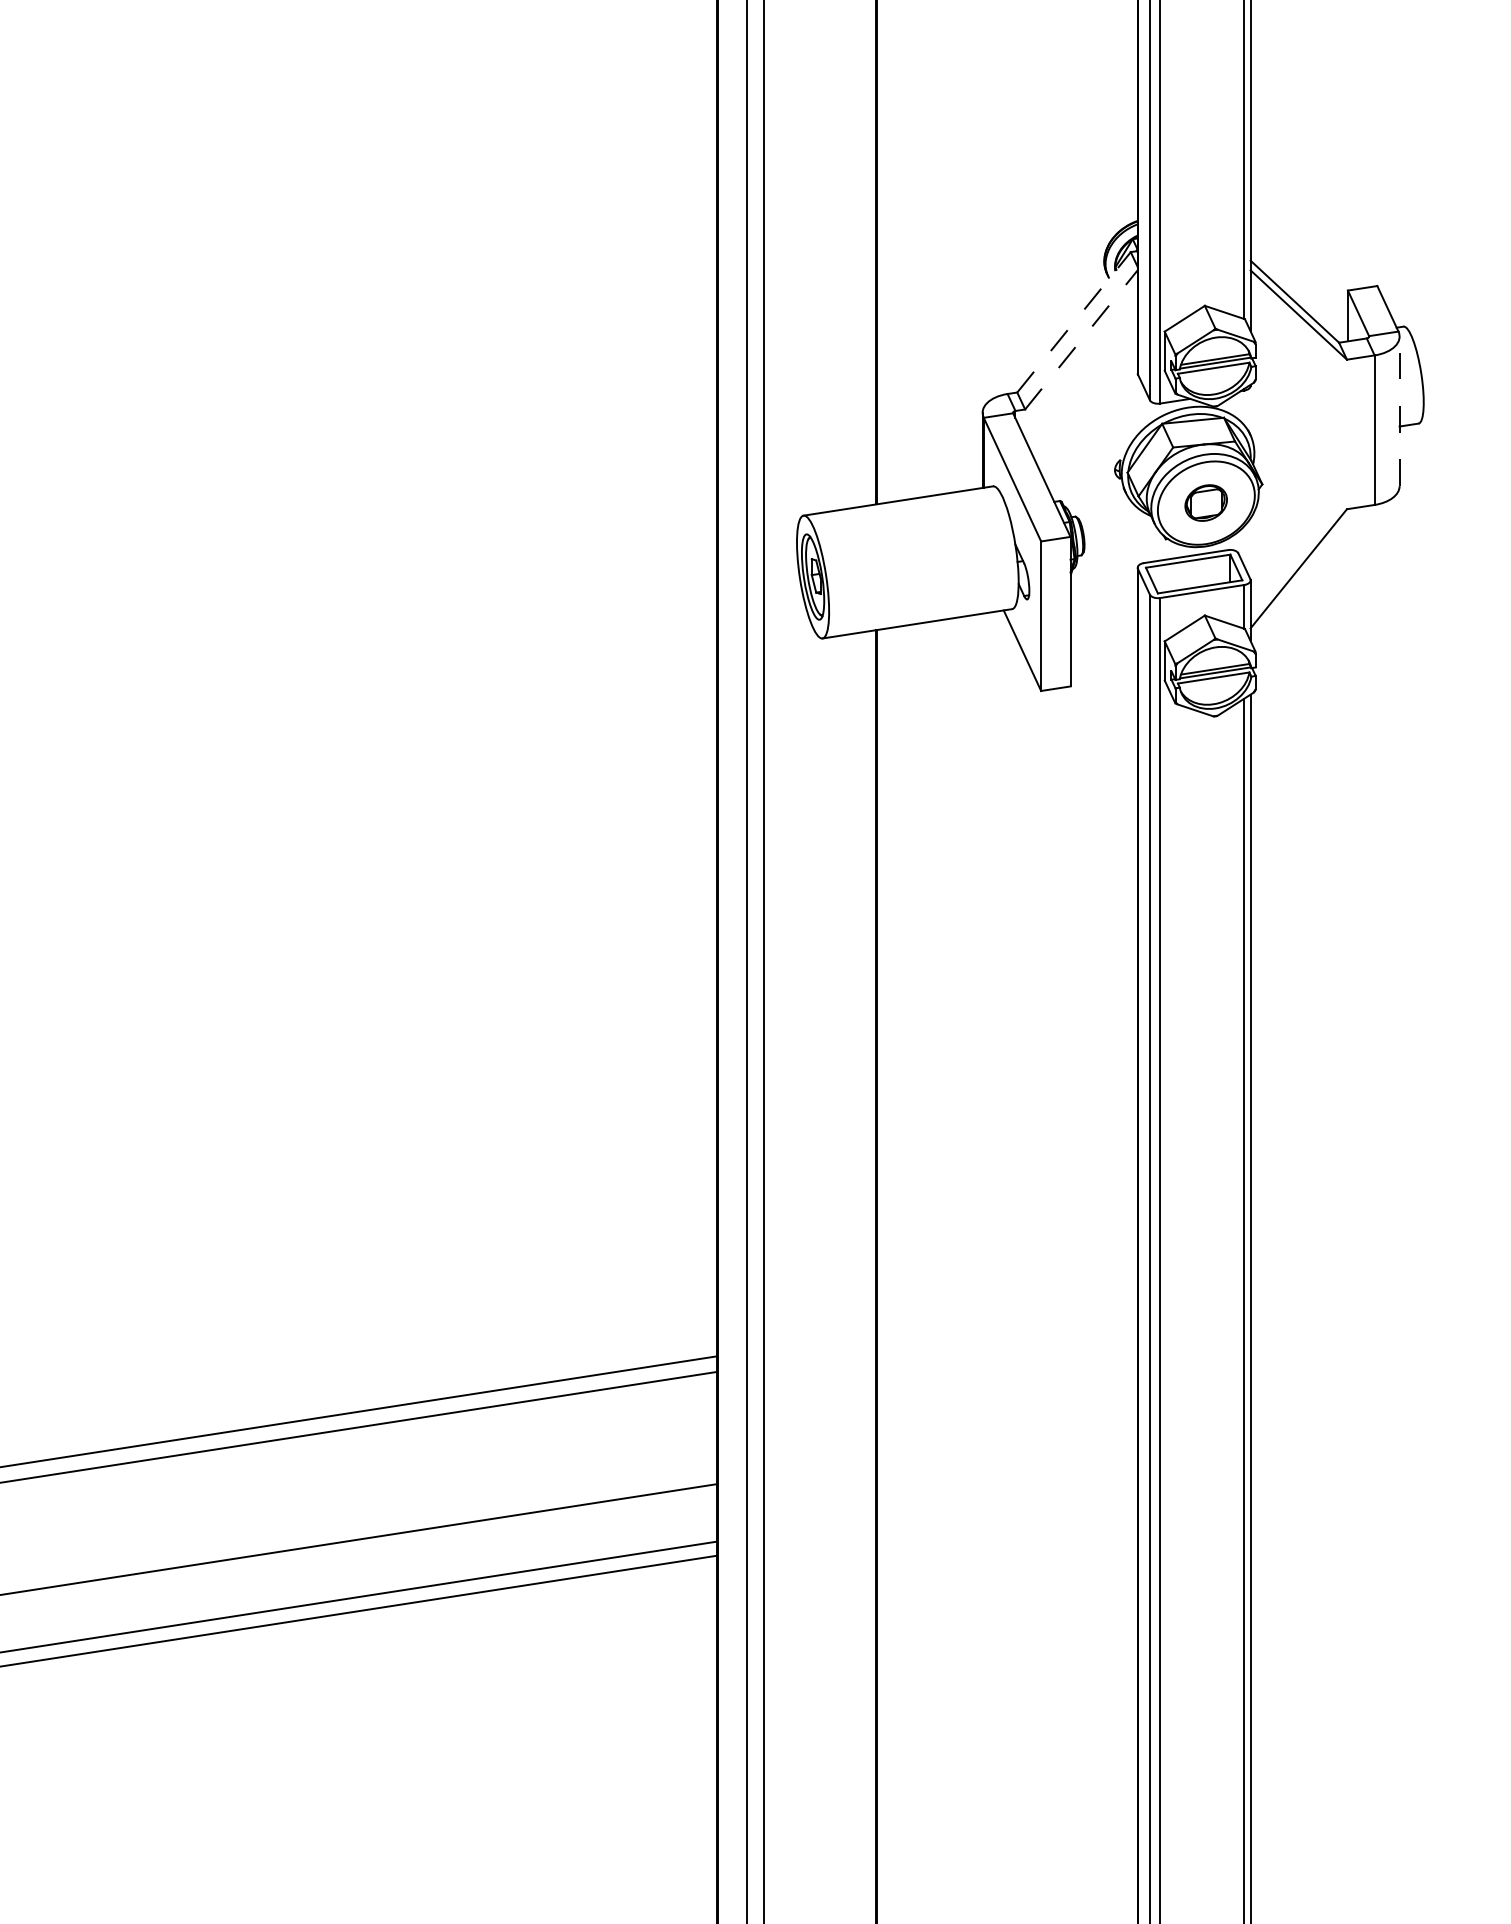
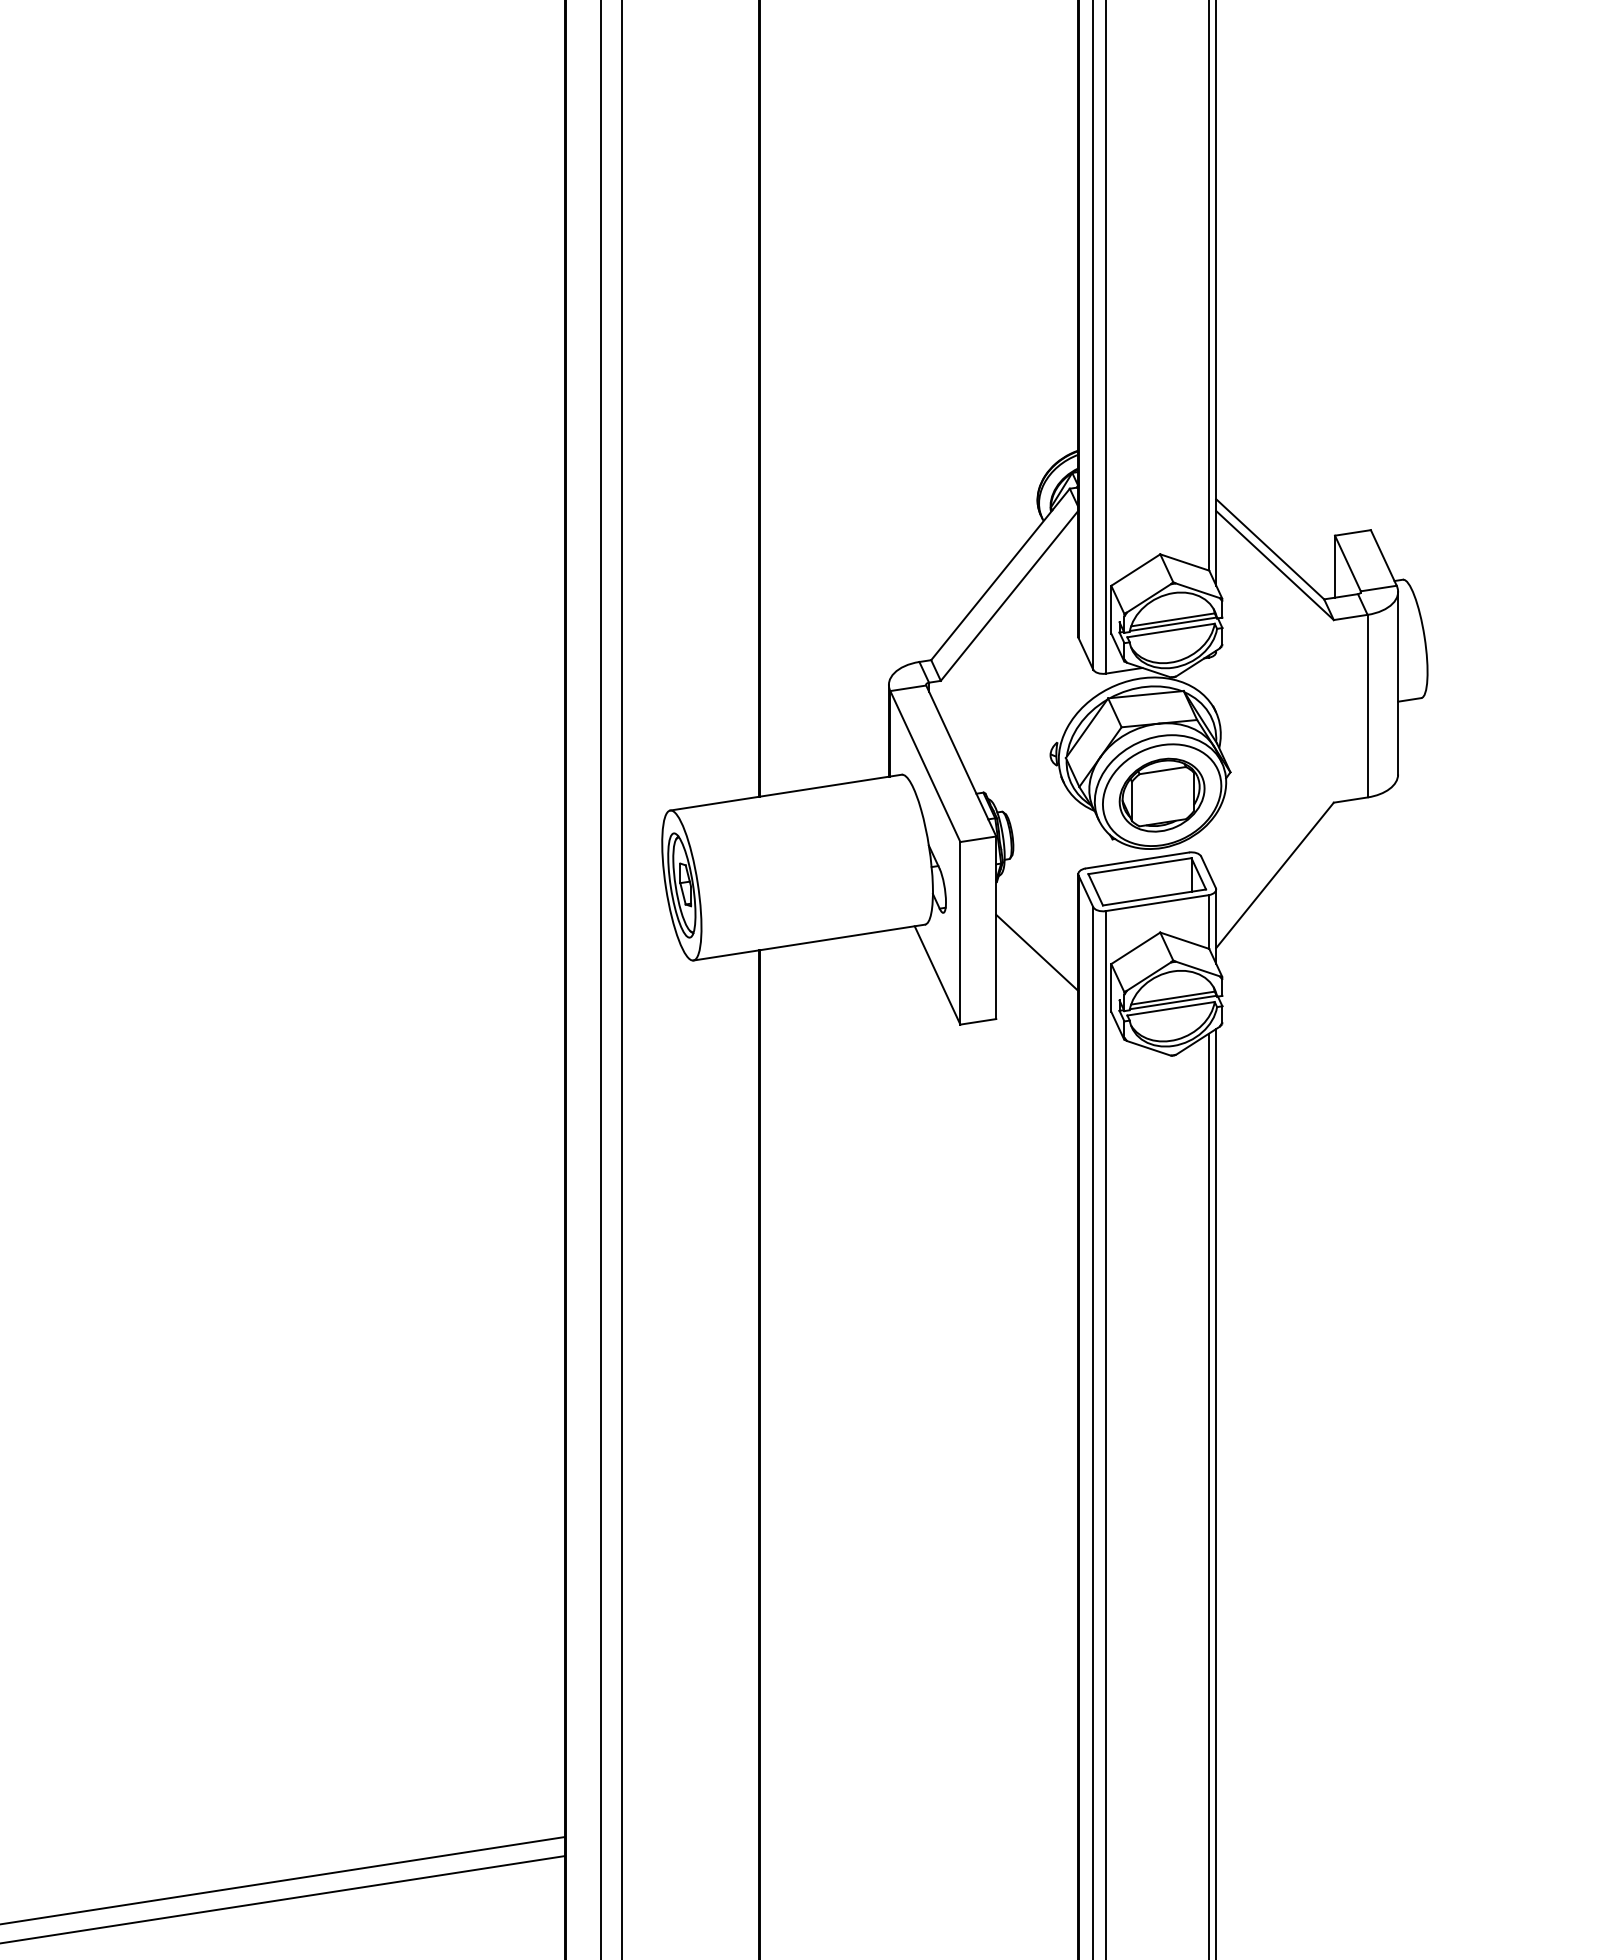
line: (1074, 321) -> (1001, 573), dashed -> solid
line: (1081, 339) -> (1009, 595), dashed -> solid
line: (1399, 411) -> (1397, 683), dashed -> solid
part: (1205, 502) -> (1161, 794), size x1.67
line: (1103, 632) -> (1036, 953), added

